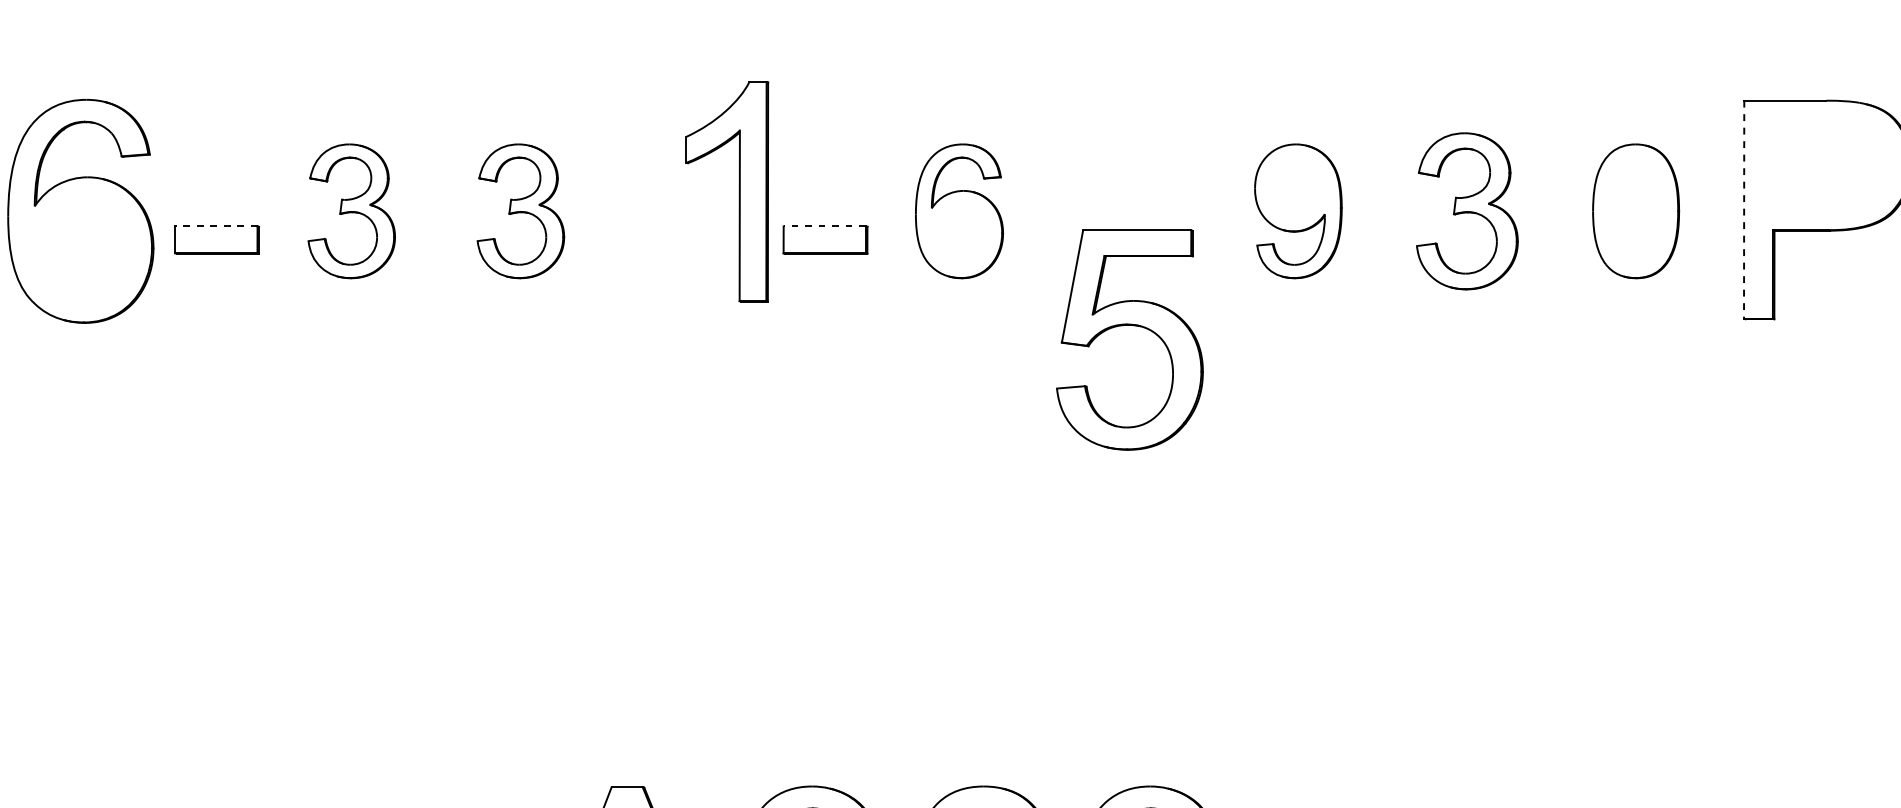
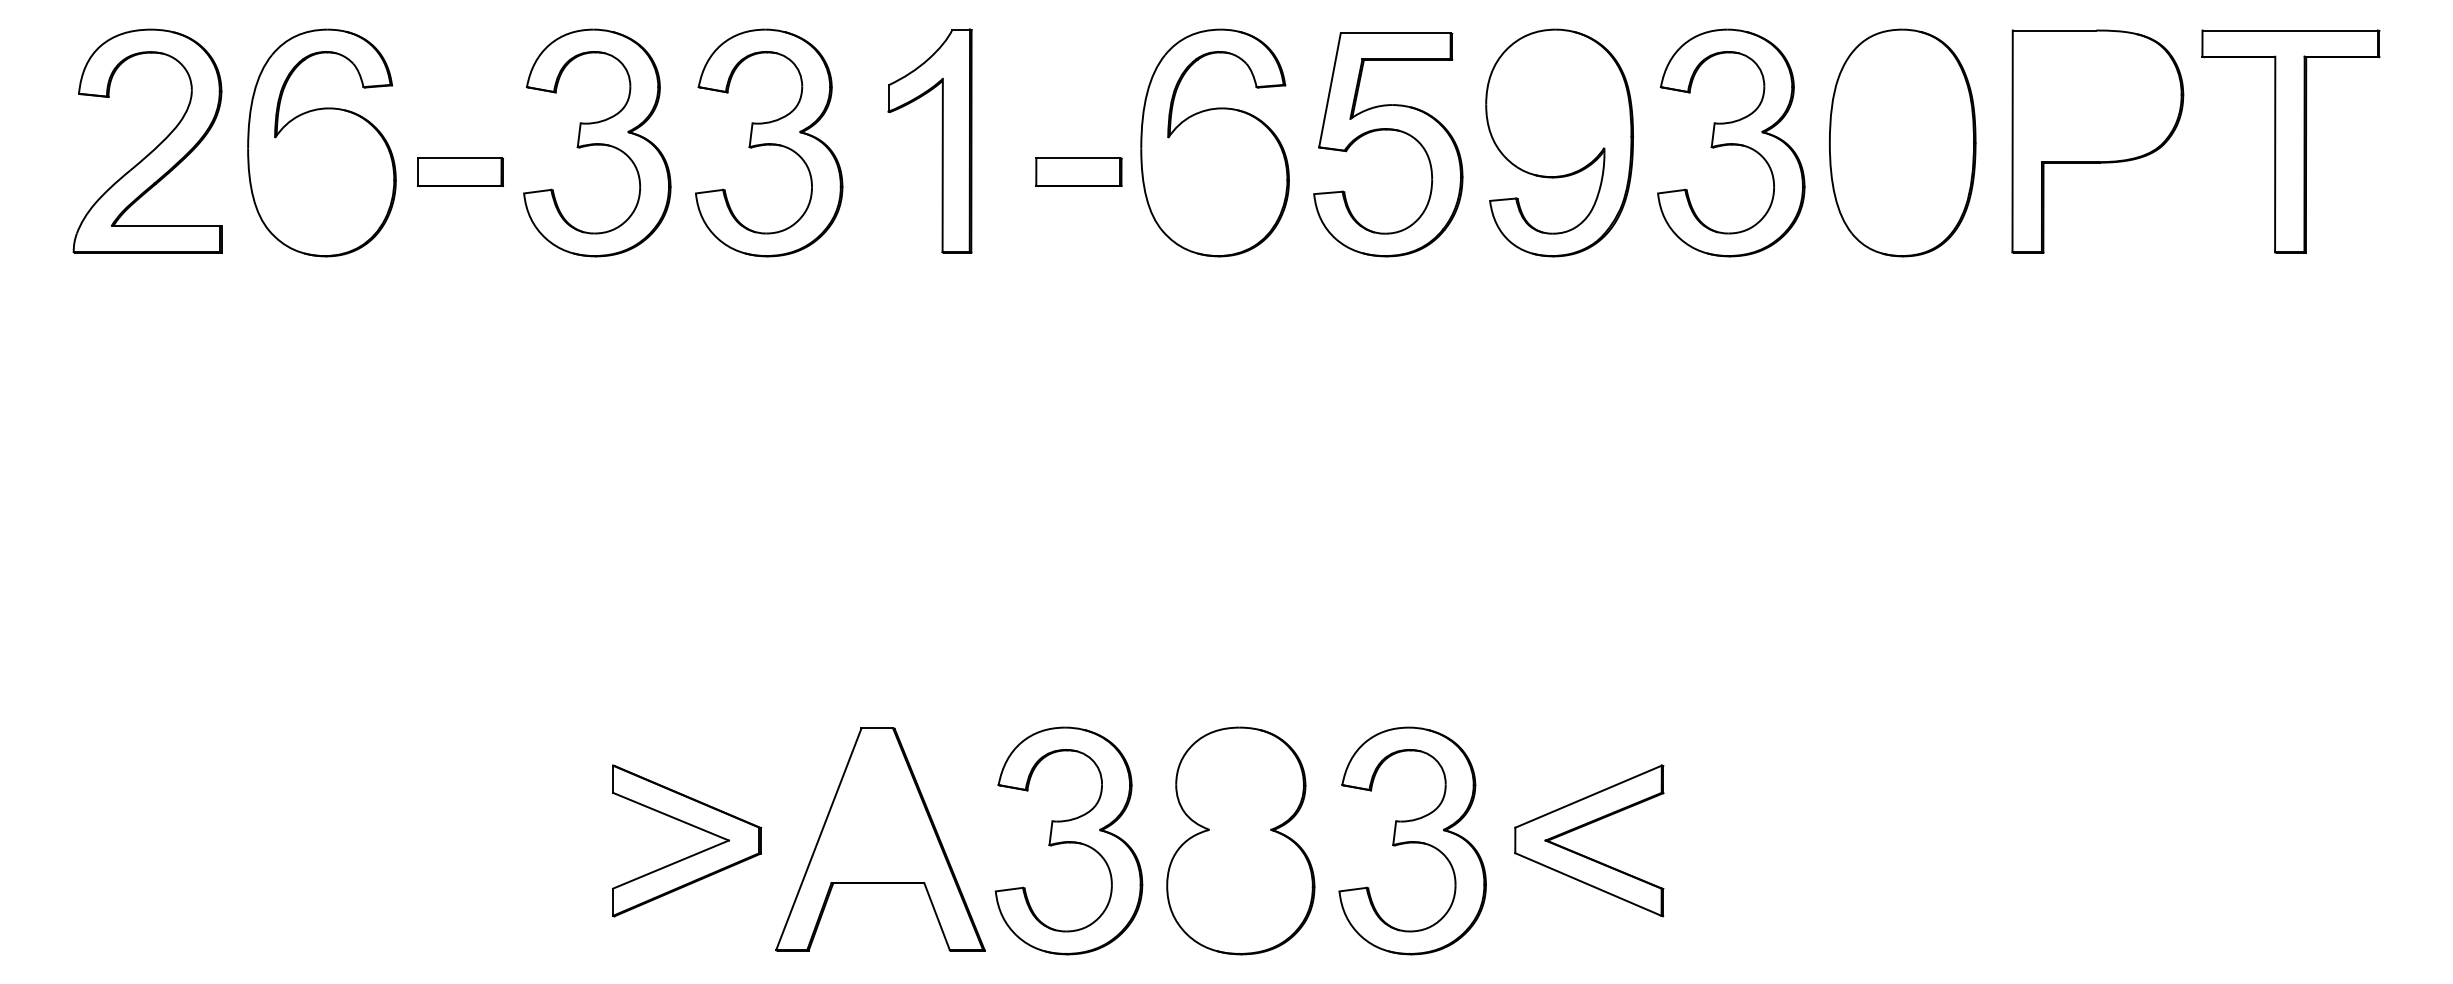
part: (738, 191) -> (941, 140), moved
line: (1744, 209) -> (2012, 141), dashed -> solid
part: (351, 210) -> (597, 142), size x1.67
part: (521, 210) -> (769, 142), size x1.67
part: (958, 210) -> (1214, 142), size x1.67
part: (1298, 210) -> (1559, 142), size x1.67
part: (1467, 210) -> (1731, 142), size x1.43
part: (1635, 210) -> (1902, 142), size x1.67
line: (216, 226) -> (459, 158), dashed -> solid
line: (825, 226) -> (1078, 158), dashed -> solid
part: (1130, 325) -> (1388, 130), moved

